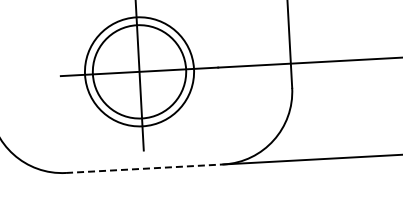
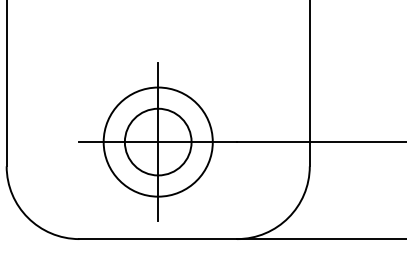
circle: (138, 71) -> (157, 141), size x0.71
line: (145, 169) -> (158, 239), dashed -> solid

